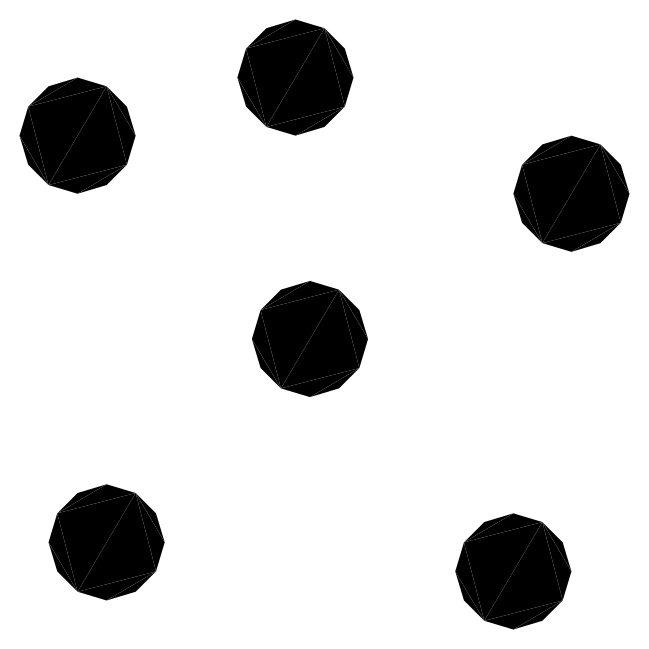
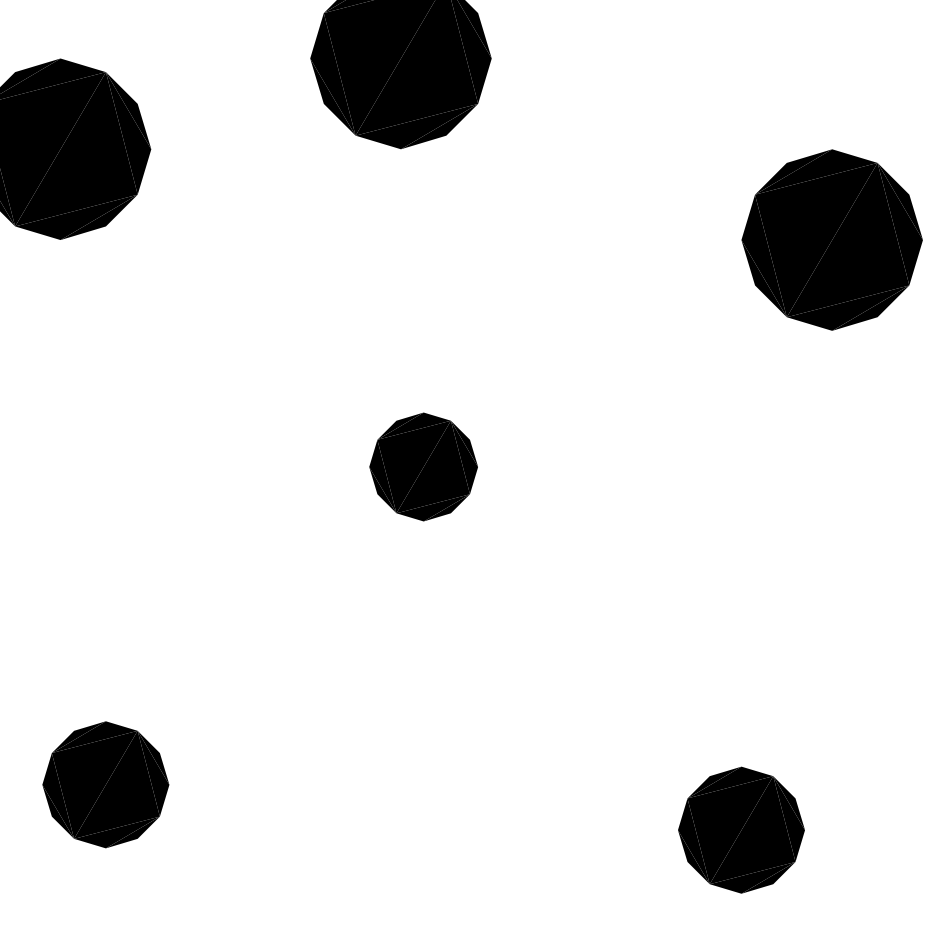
part: (309, 338) -> (422, 466), size x0.6
part: (106, 542) -> (105, 784), size x0.7
part: (513, 571) -> (741, 830), size x0.7

